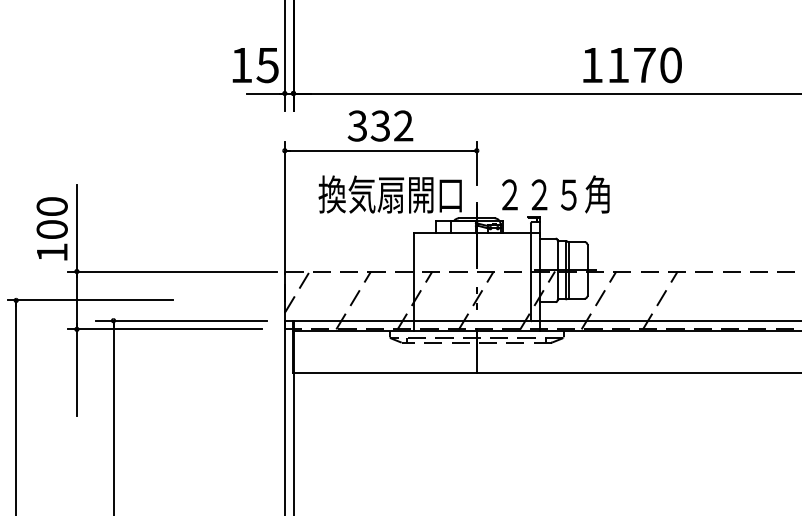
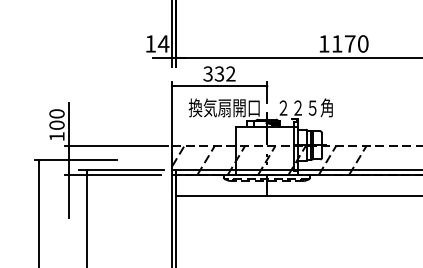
text: (267, 64) -> (163, 43), 15 -> 14

